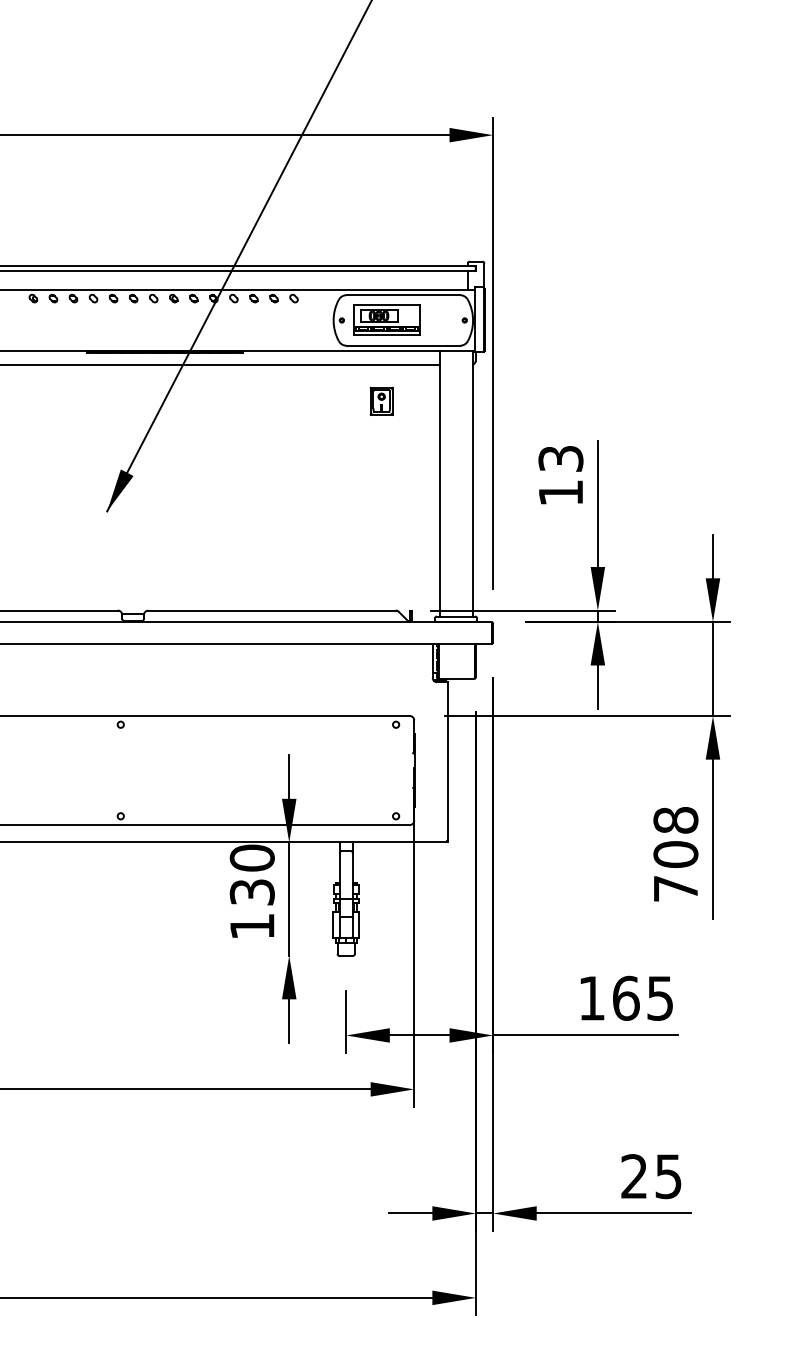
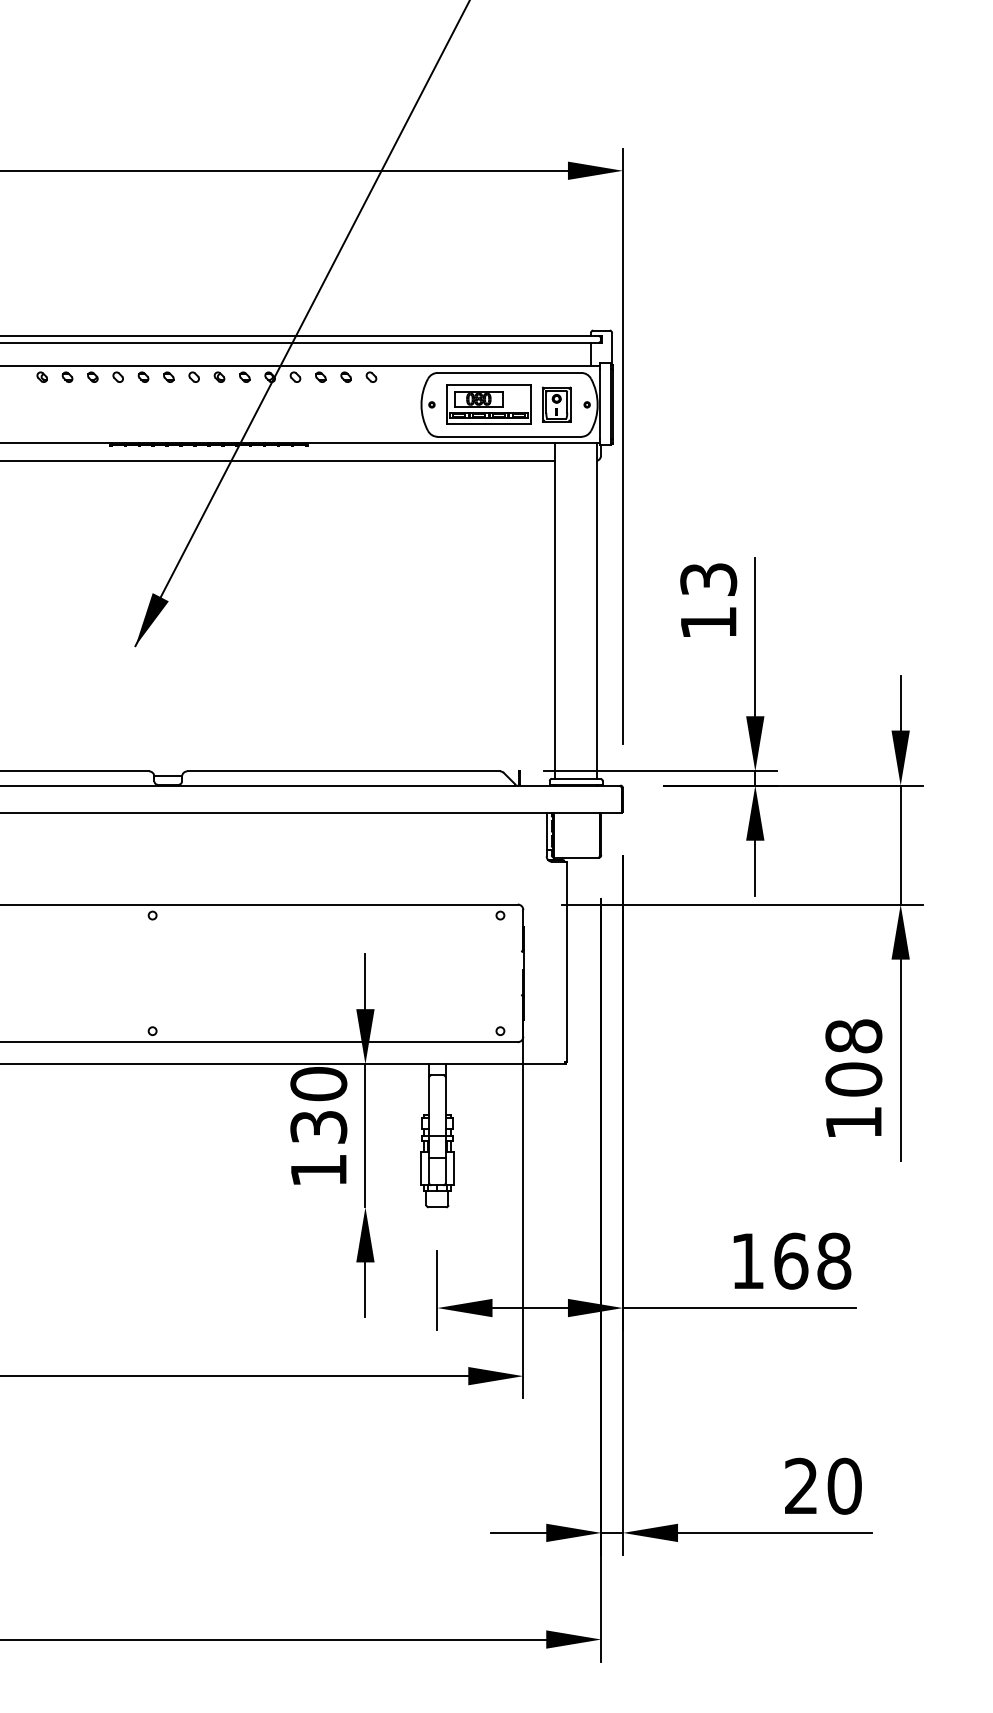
part: (381, 400) -> (556, 403), moved
text: (675, 888) -> (853, 1122), 708 -> 108
text: (660, 997) -> (834, 1260), 165 -> 168
text: (668, 1176) -> (844, 1486), 25 -> 20

